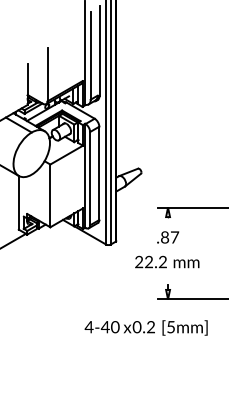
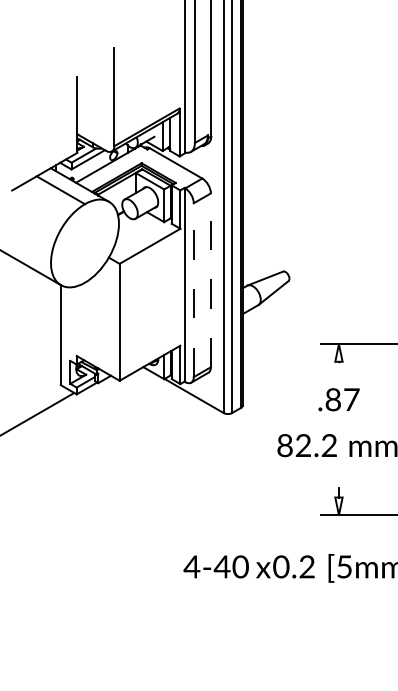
line: (99, 173) -> (211, 280), solid -> dashed
line: (90, 178) -> (194, 289), solid -> dashed
text: (139, 262) -> (285, 446), 22.2 -> 82.2

